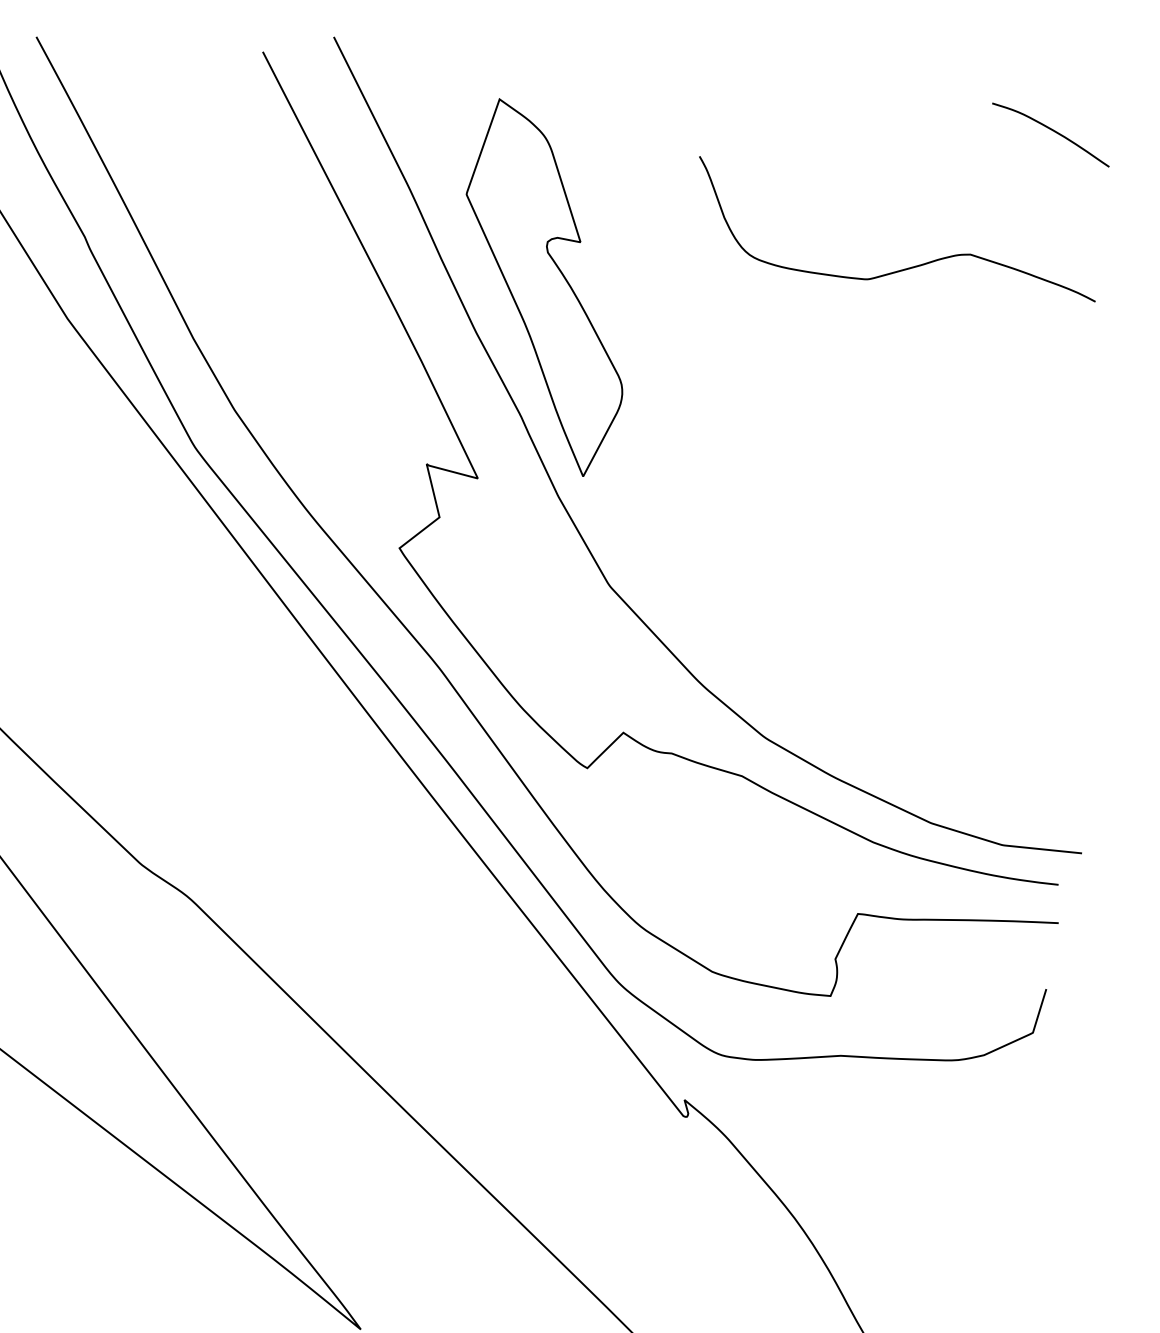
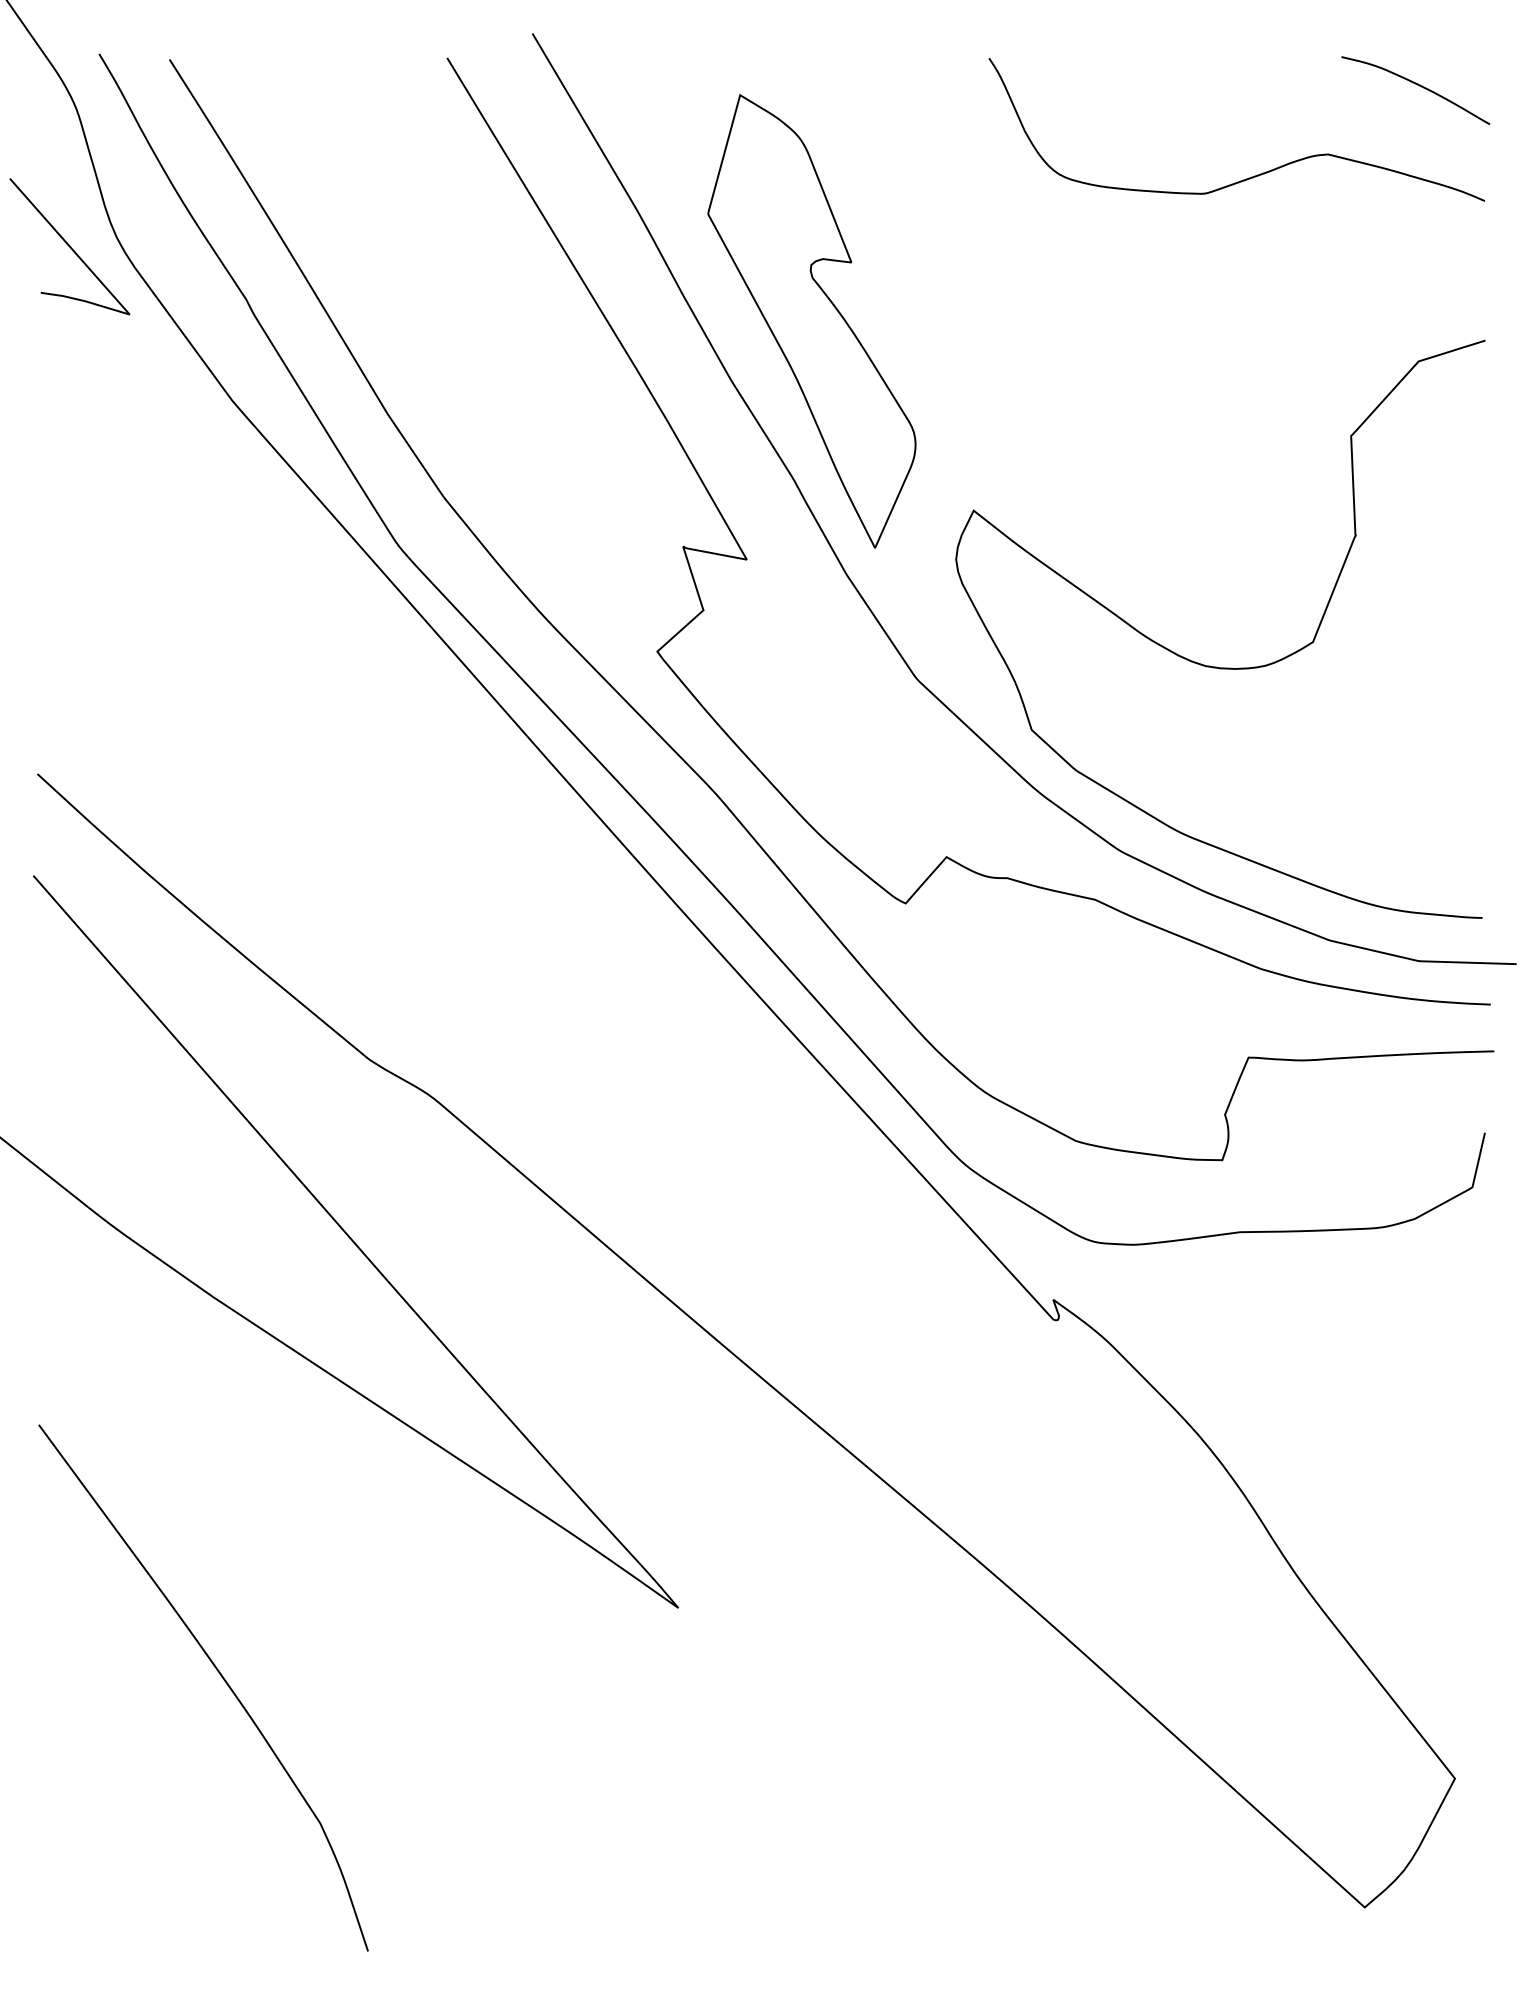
curve: (906, 268) -> (1251, 176), moved
curve: (854, 593) -> (1216, 666), added

